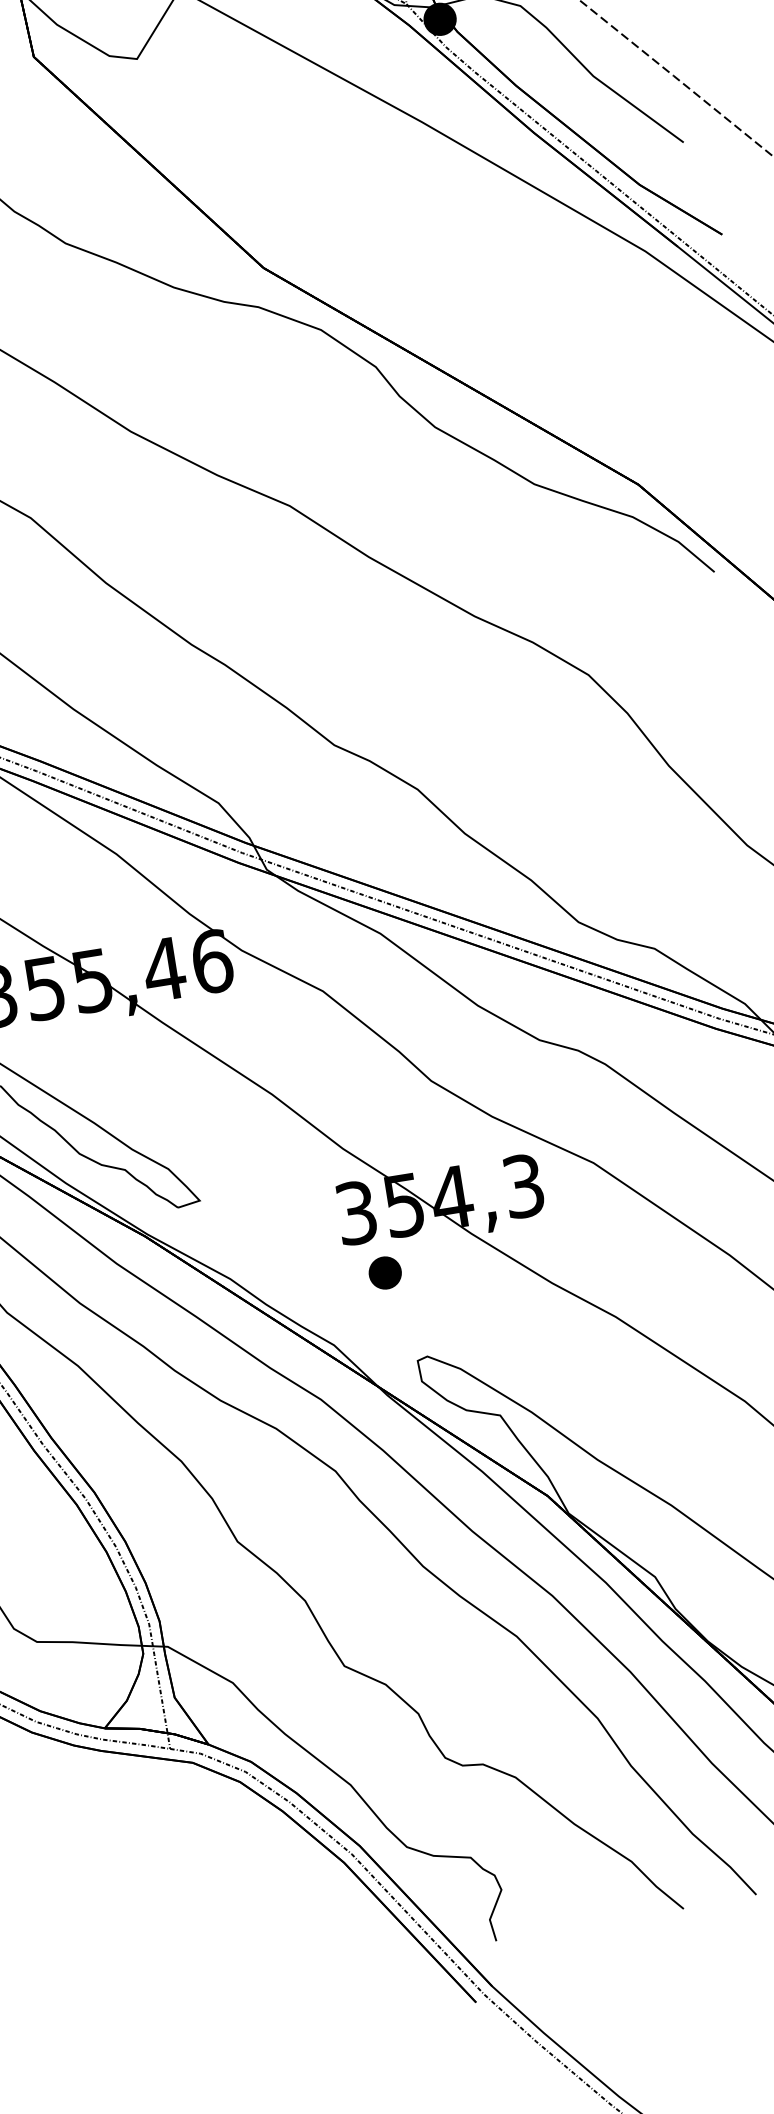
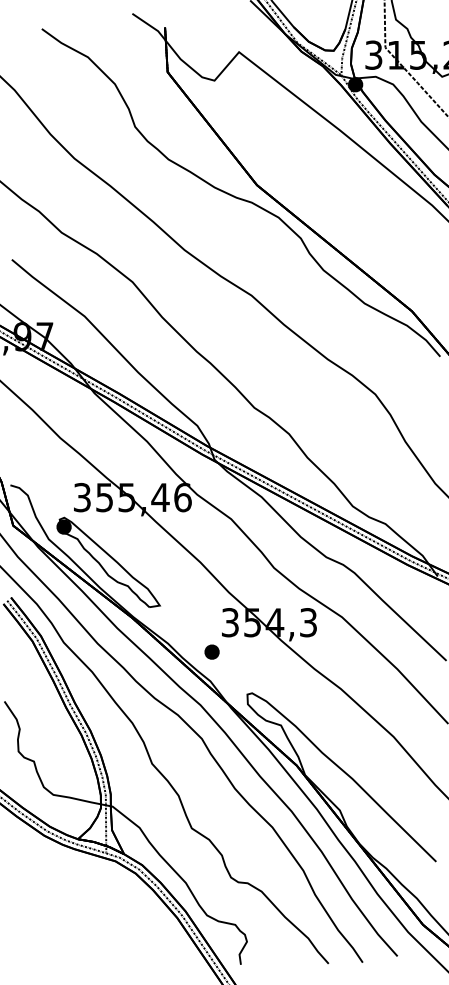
part: (383, 1271) -> (211, 651), moved

